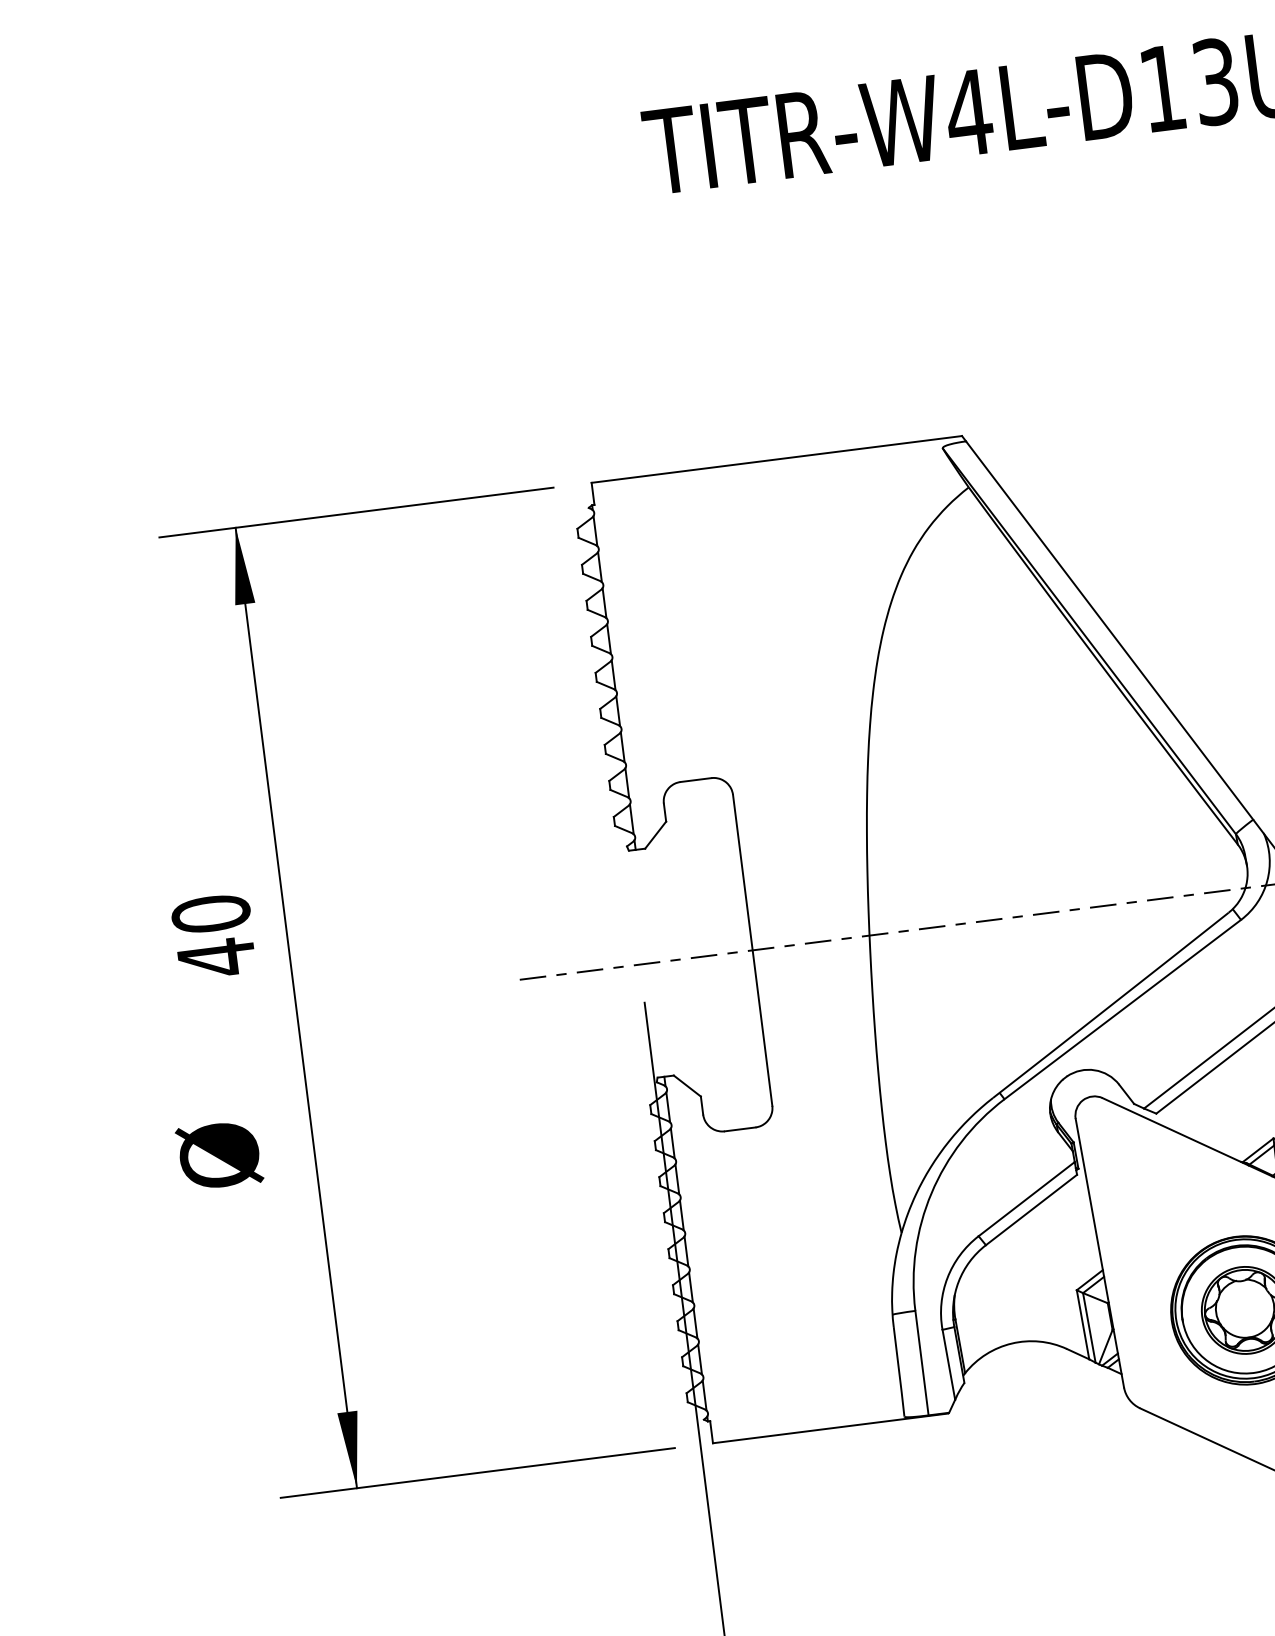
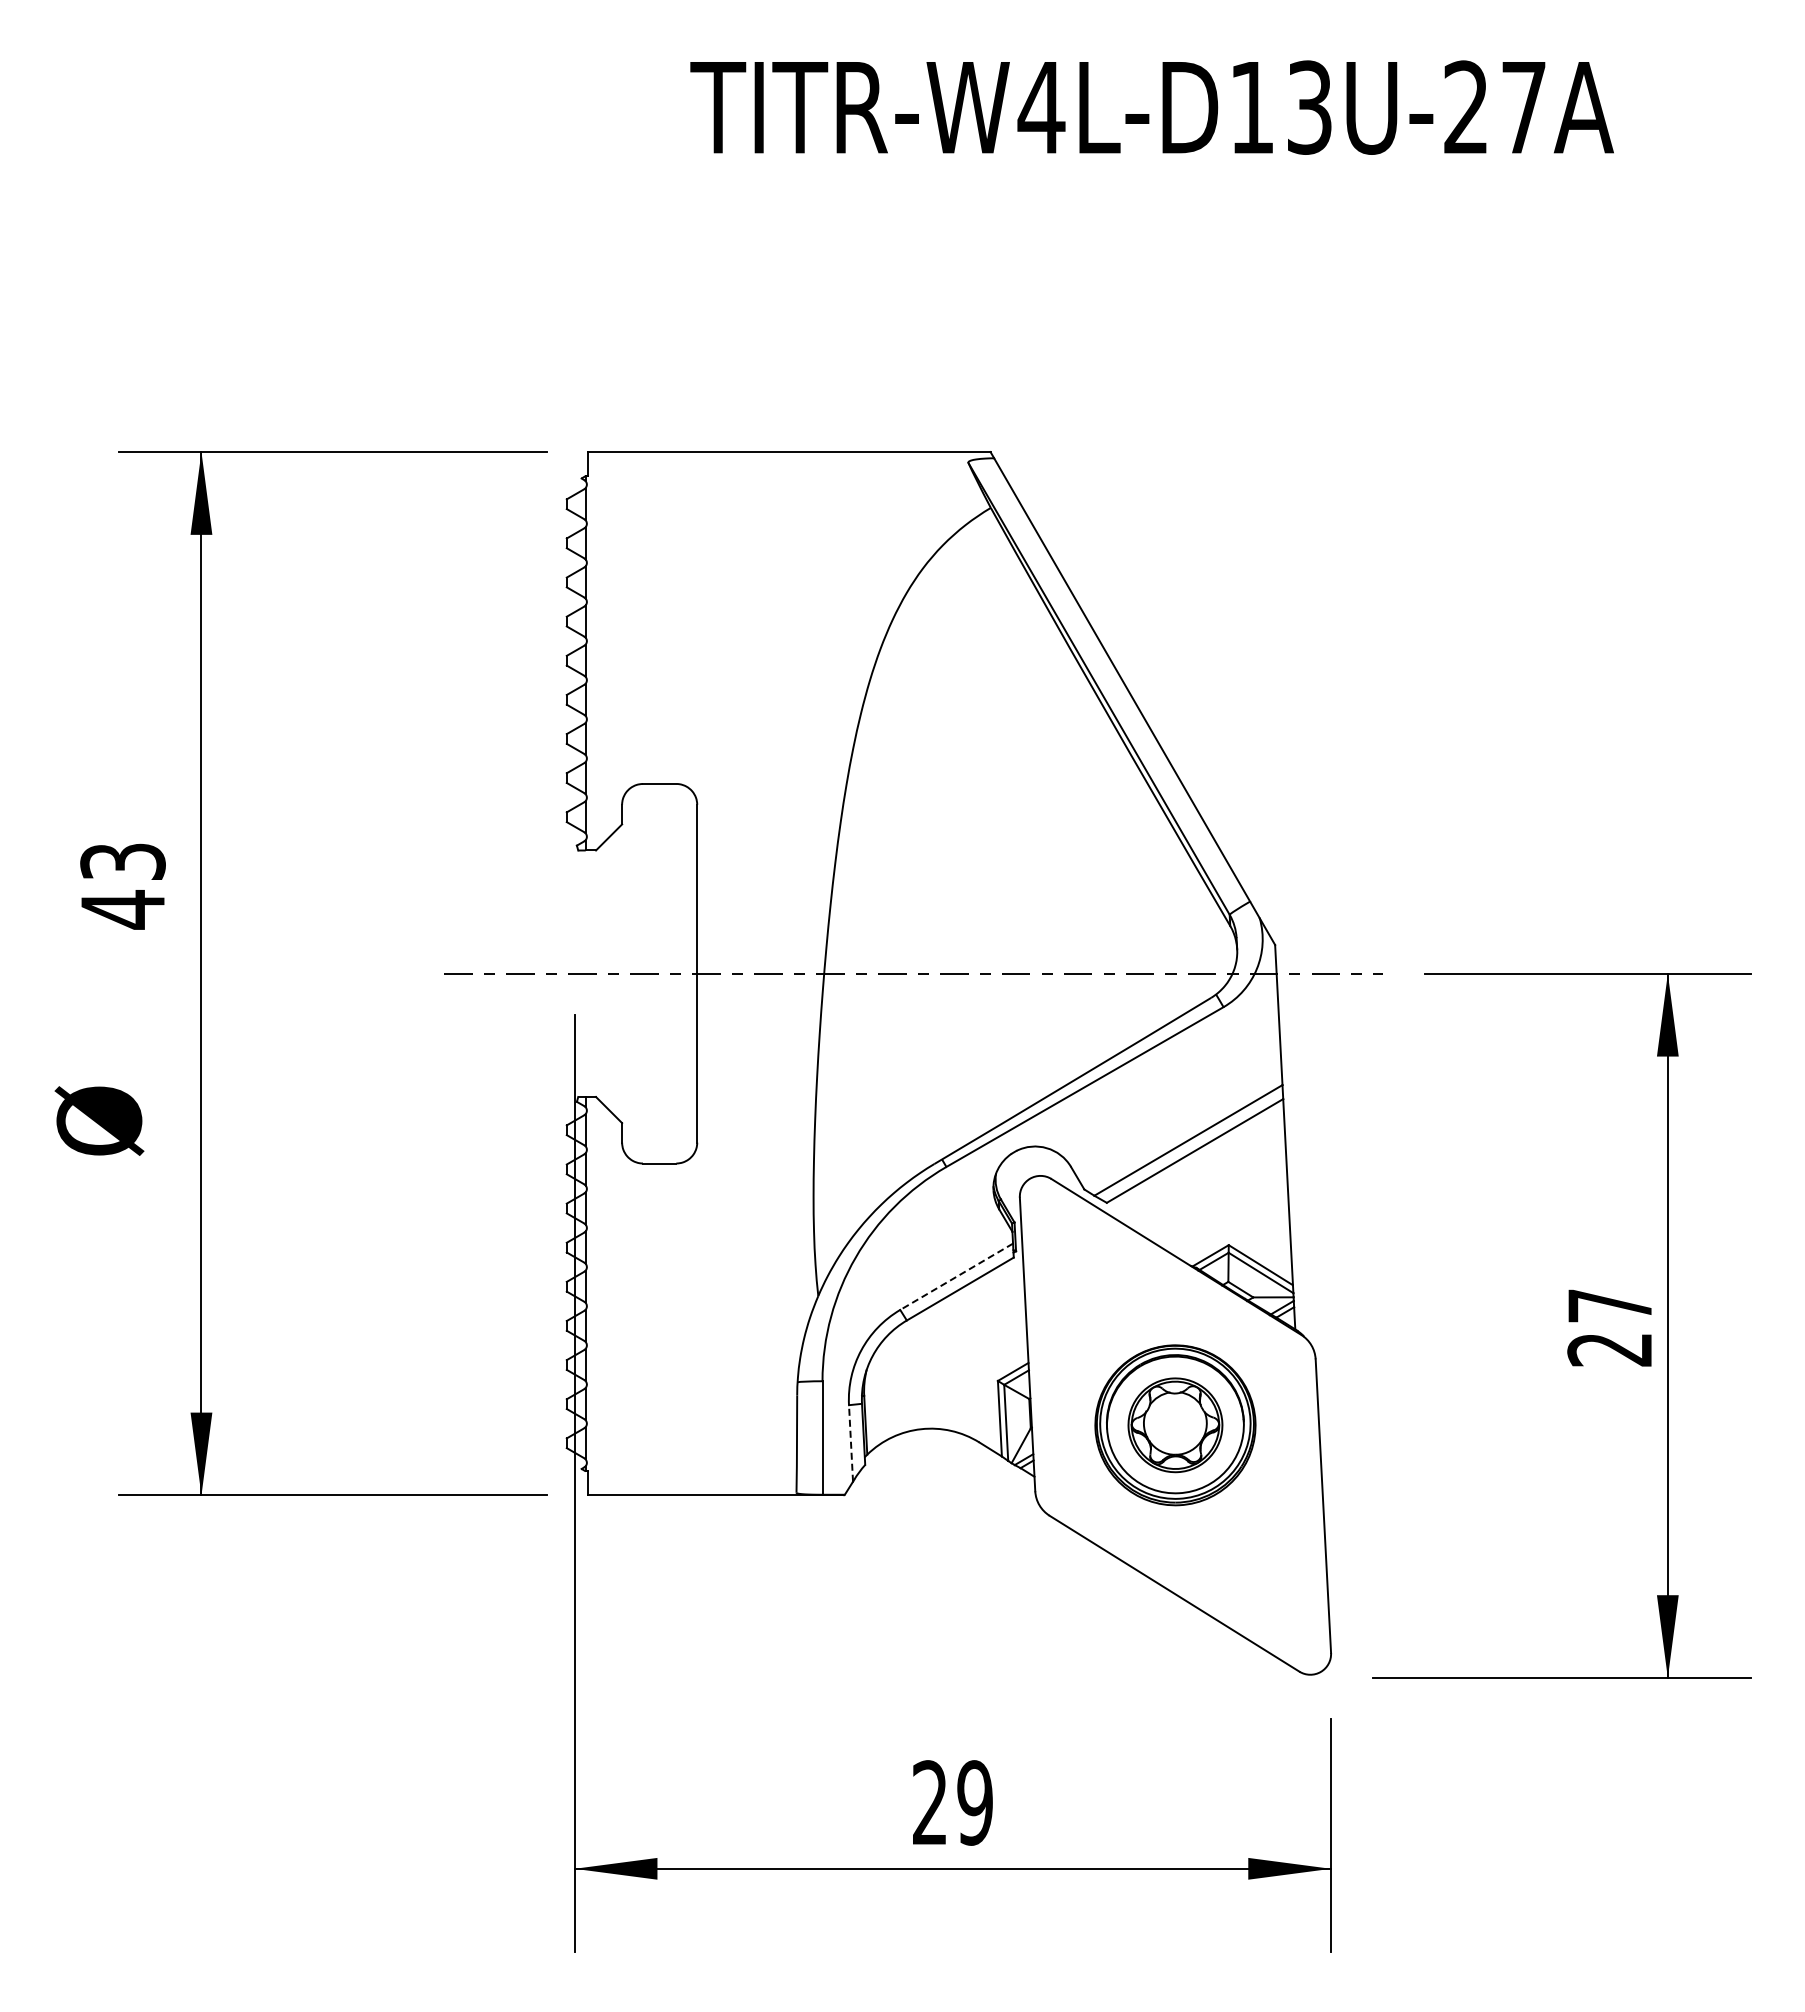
text: (210, 913) -> (122, 861), 40 -> 43
line: (1026, 1199) -> (956, 1277), solid -> dashed
line: (949, 1363) -> (851, 1442), solid -> dashed

